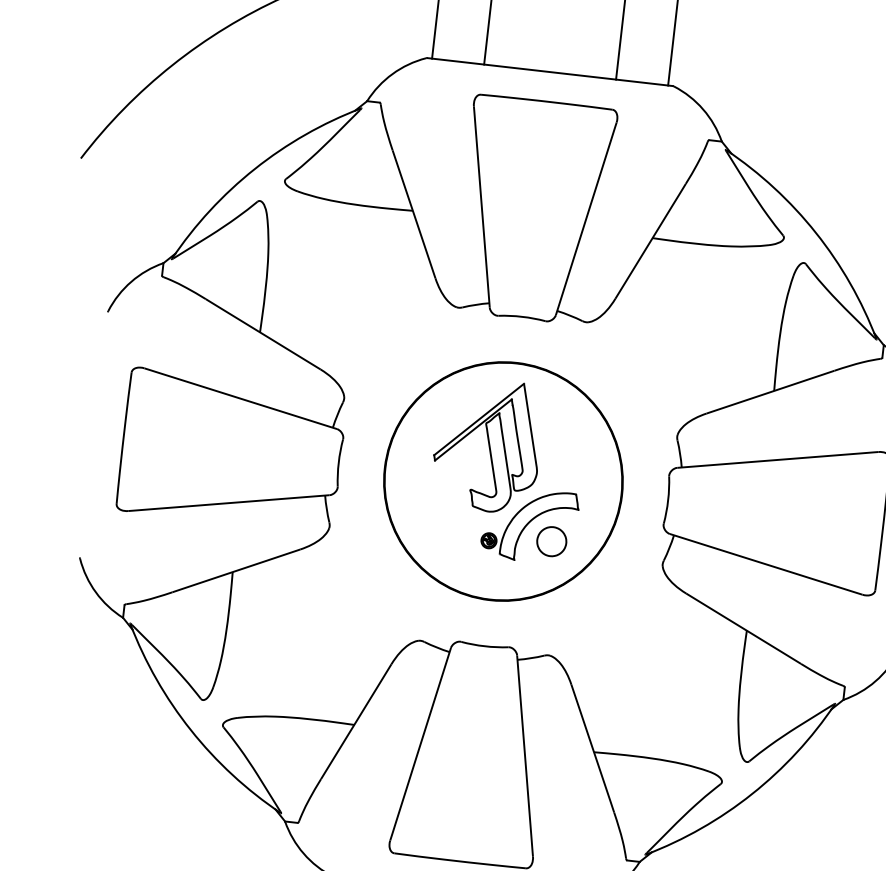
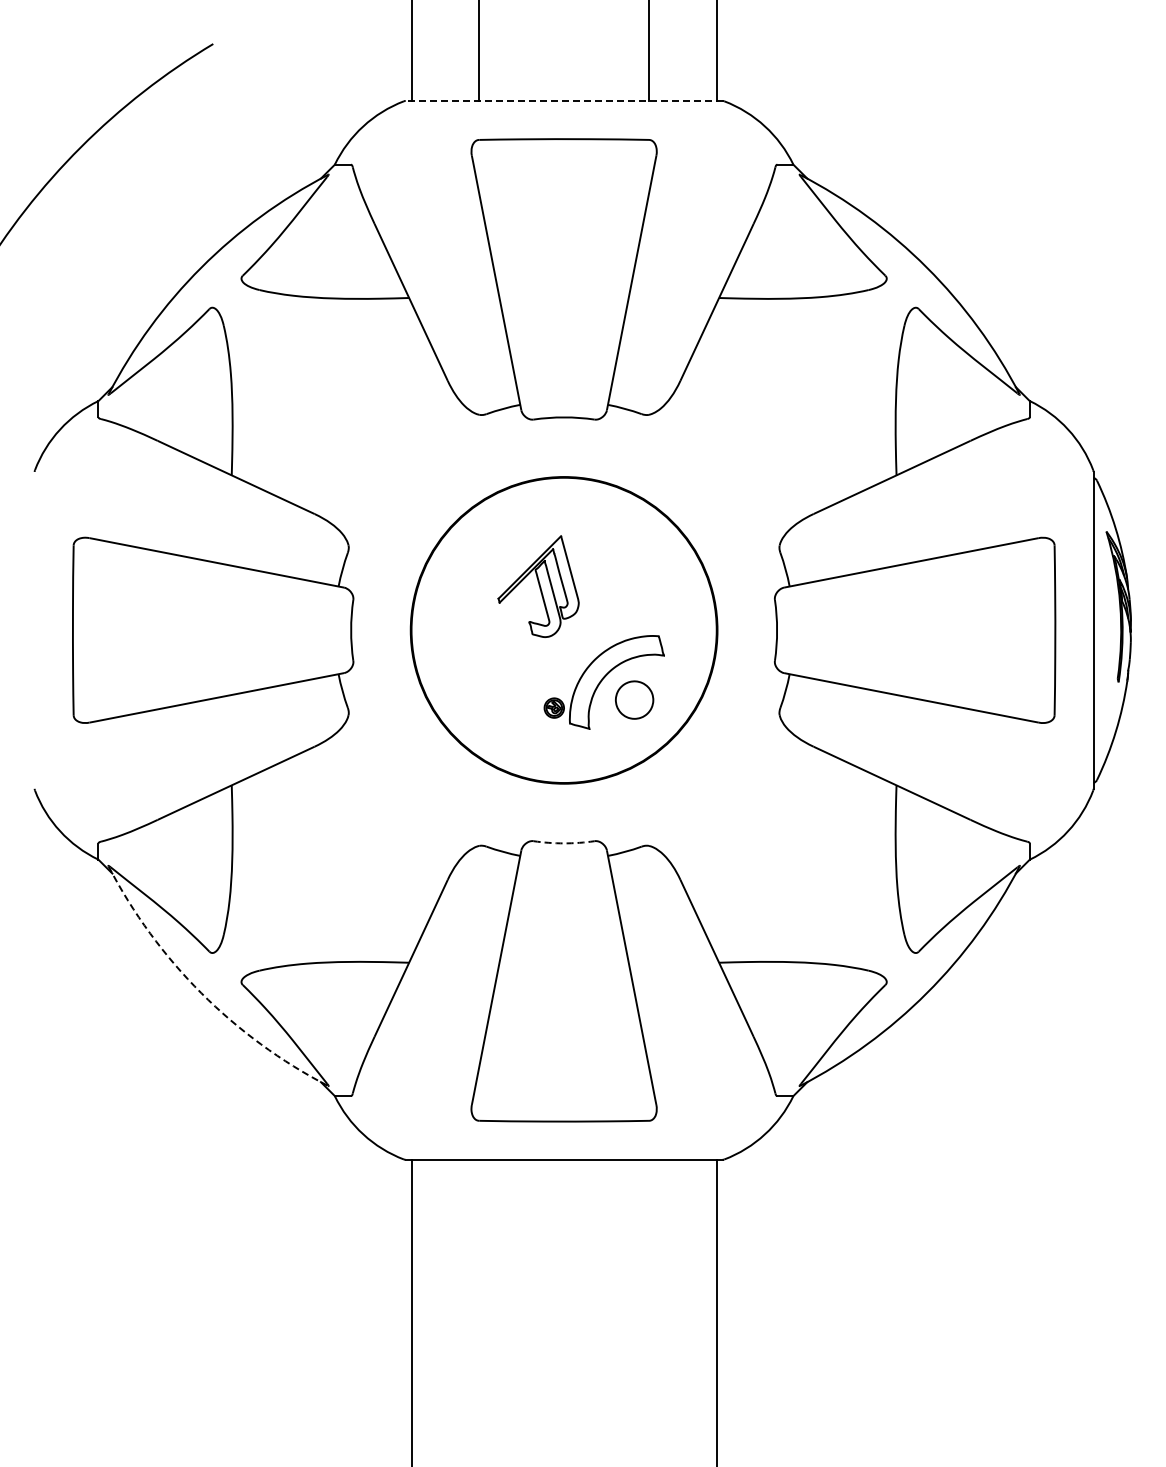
line: (549, 71) -> (563, 100), solid -> dashed
part: (487, 445) -> (538, 586), size x0.6
arc: (484, 646) -> (564, 843), solid -> dashed
arc: (190, 730) -> (201, 993), solid -> dashed

